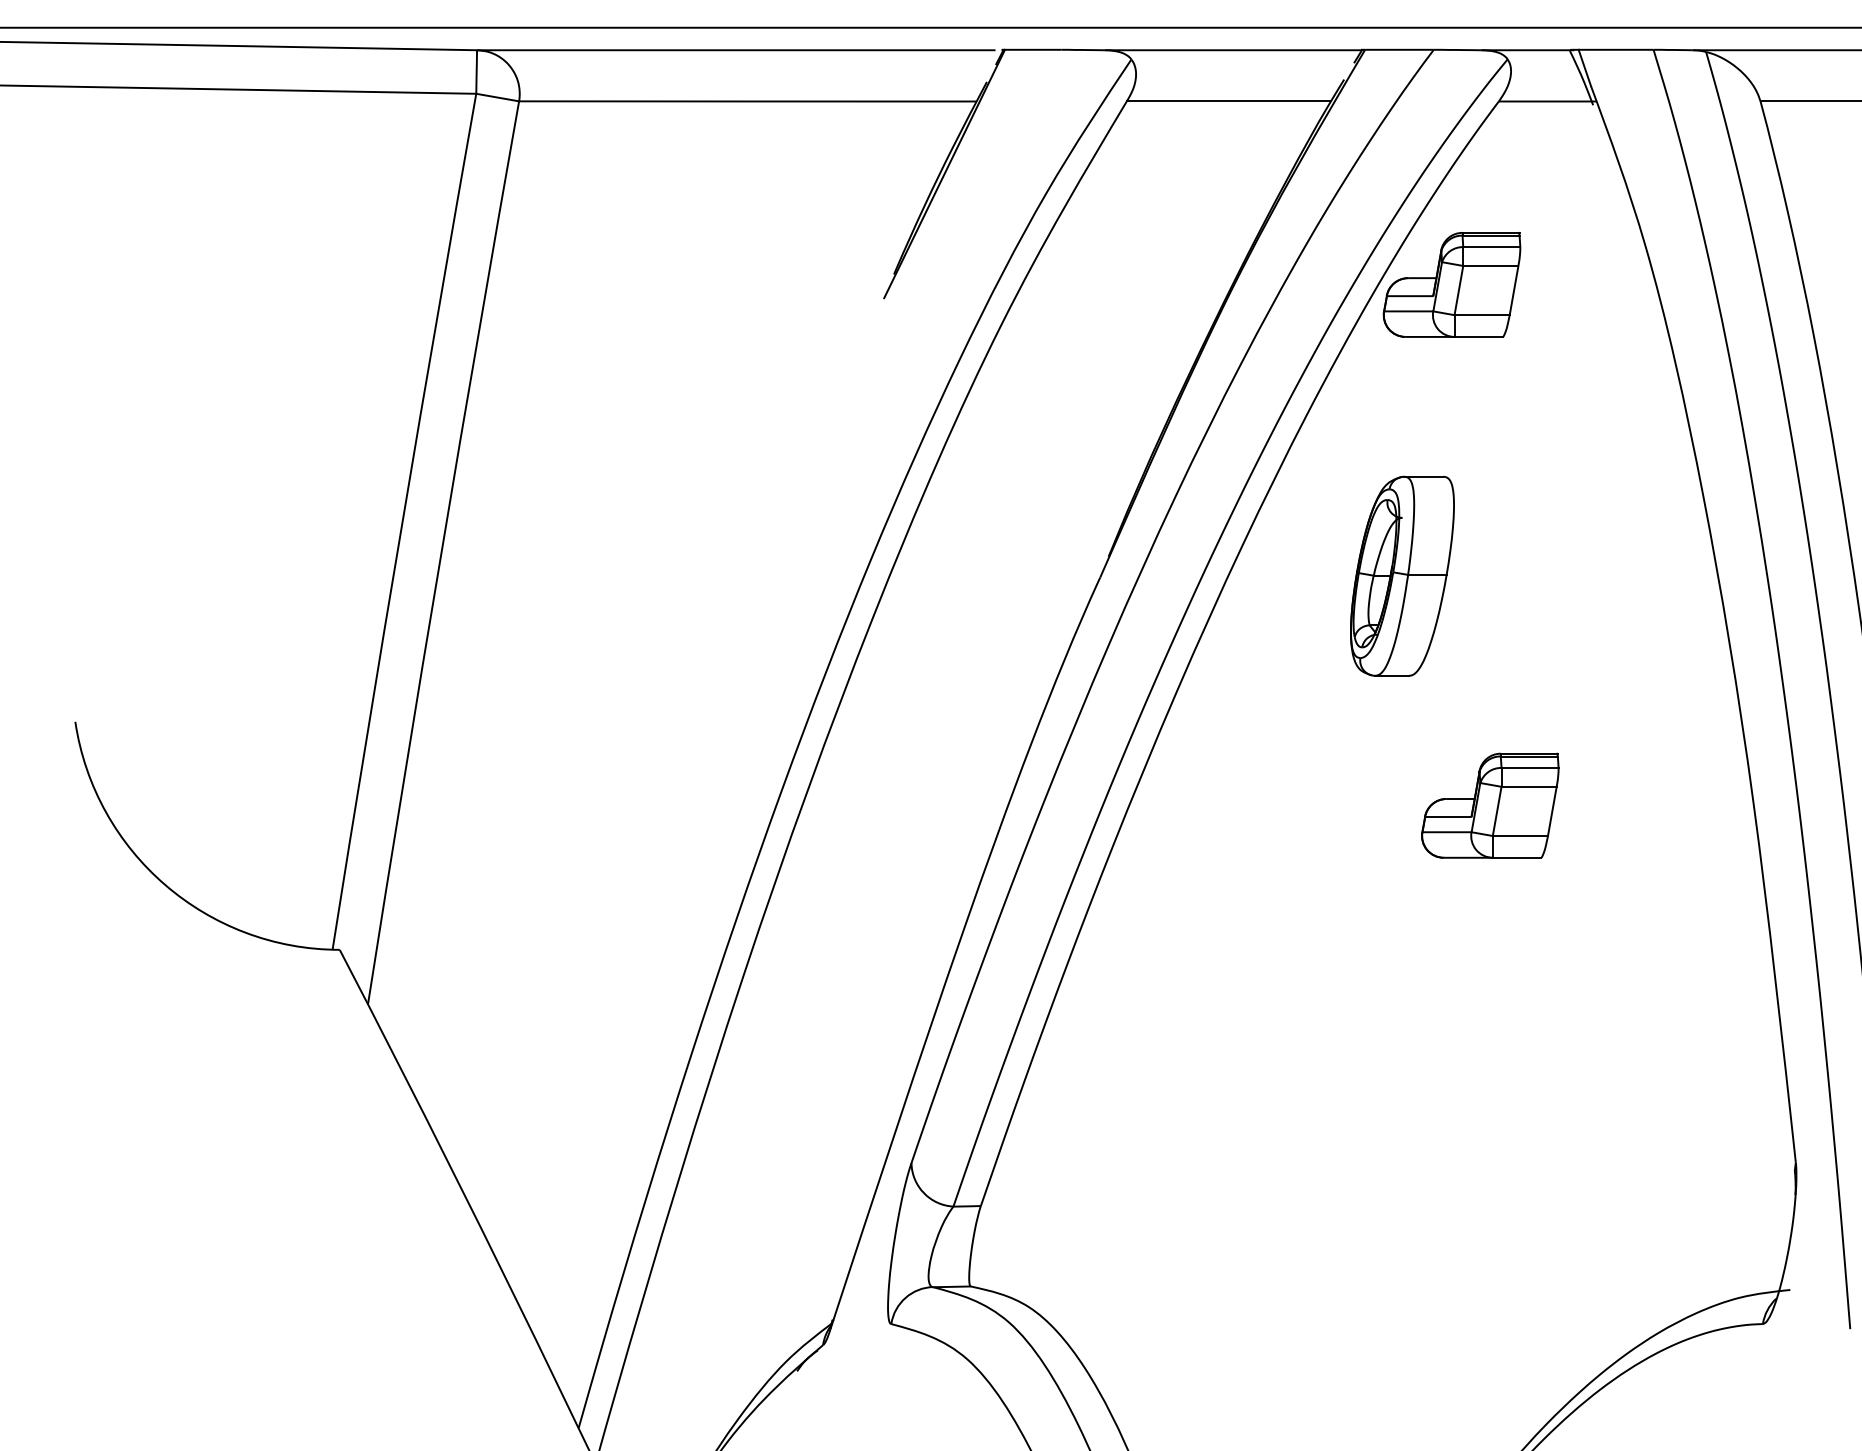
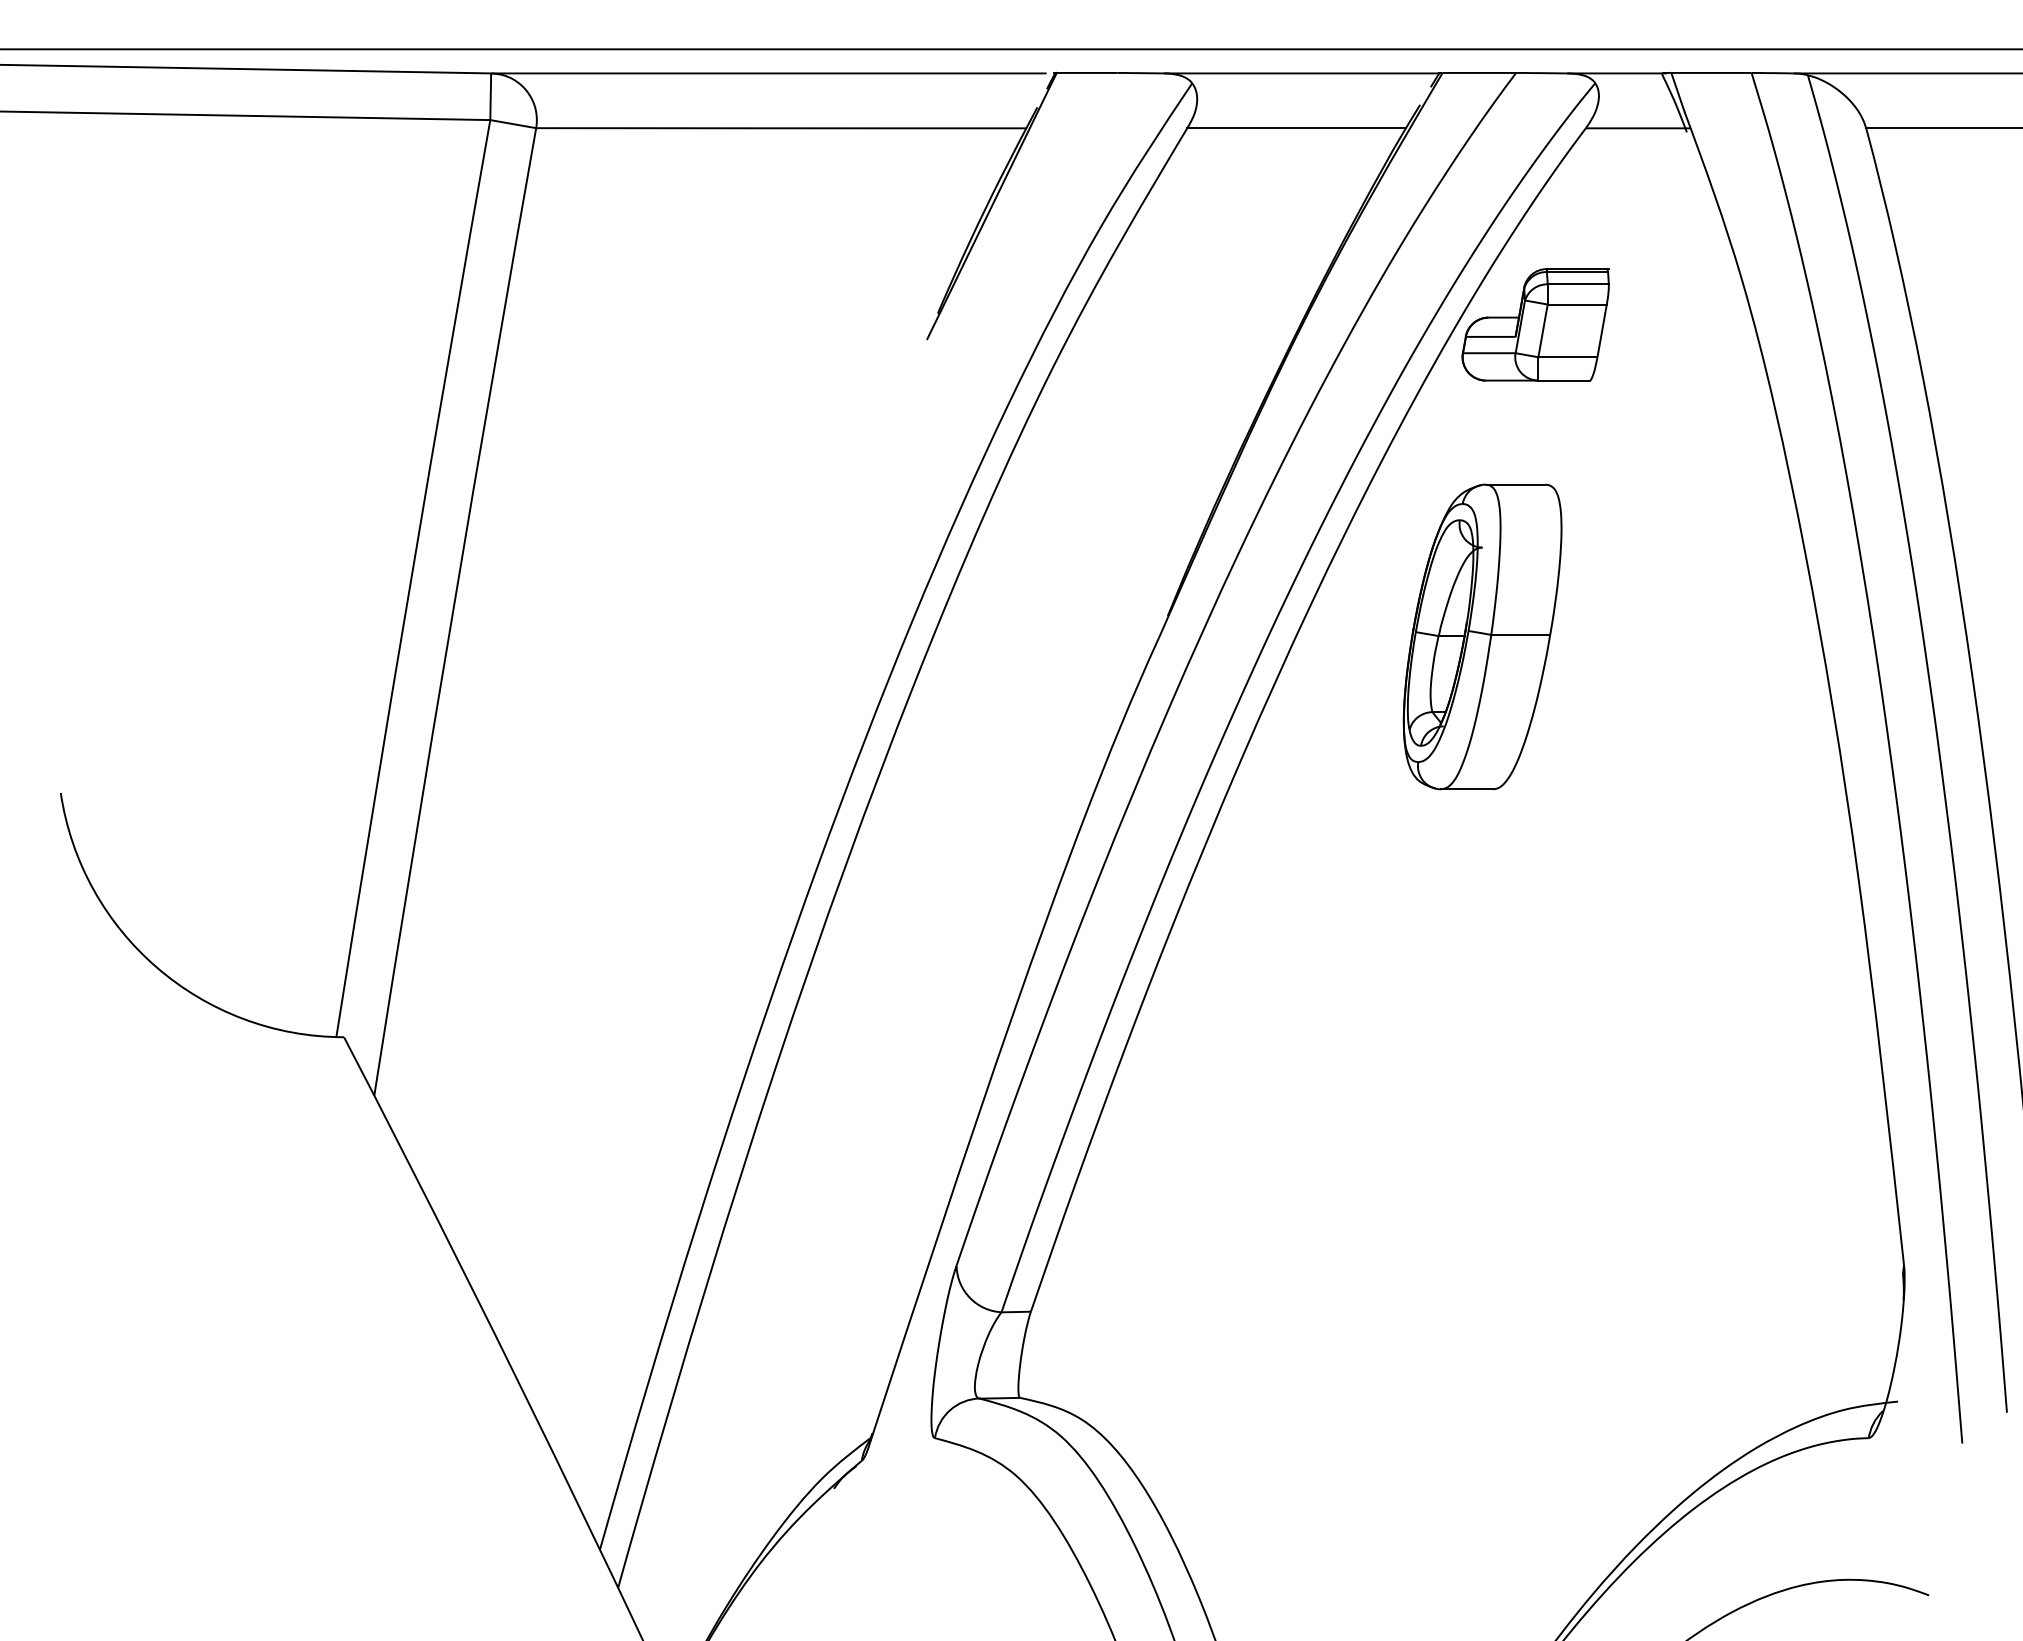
part: (1402, 575) -> (1482, 636), size x1.43
part: (1490, 805) -> (1576, 882), removed

